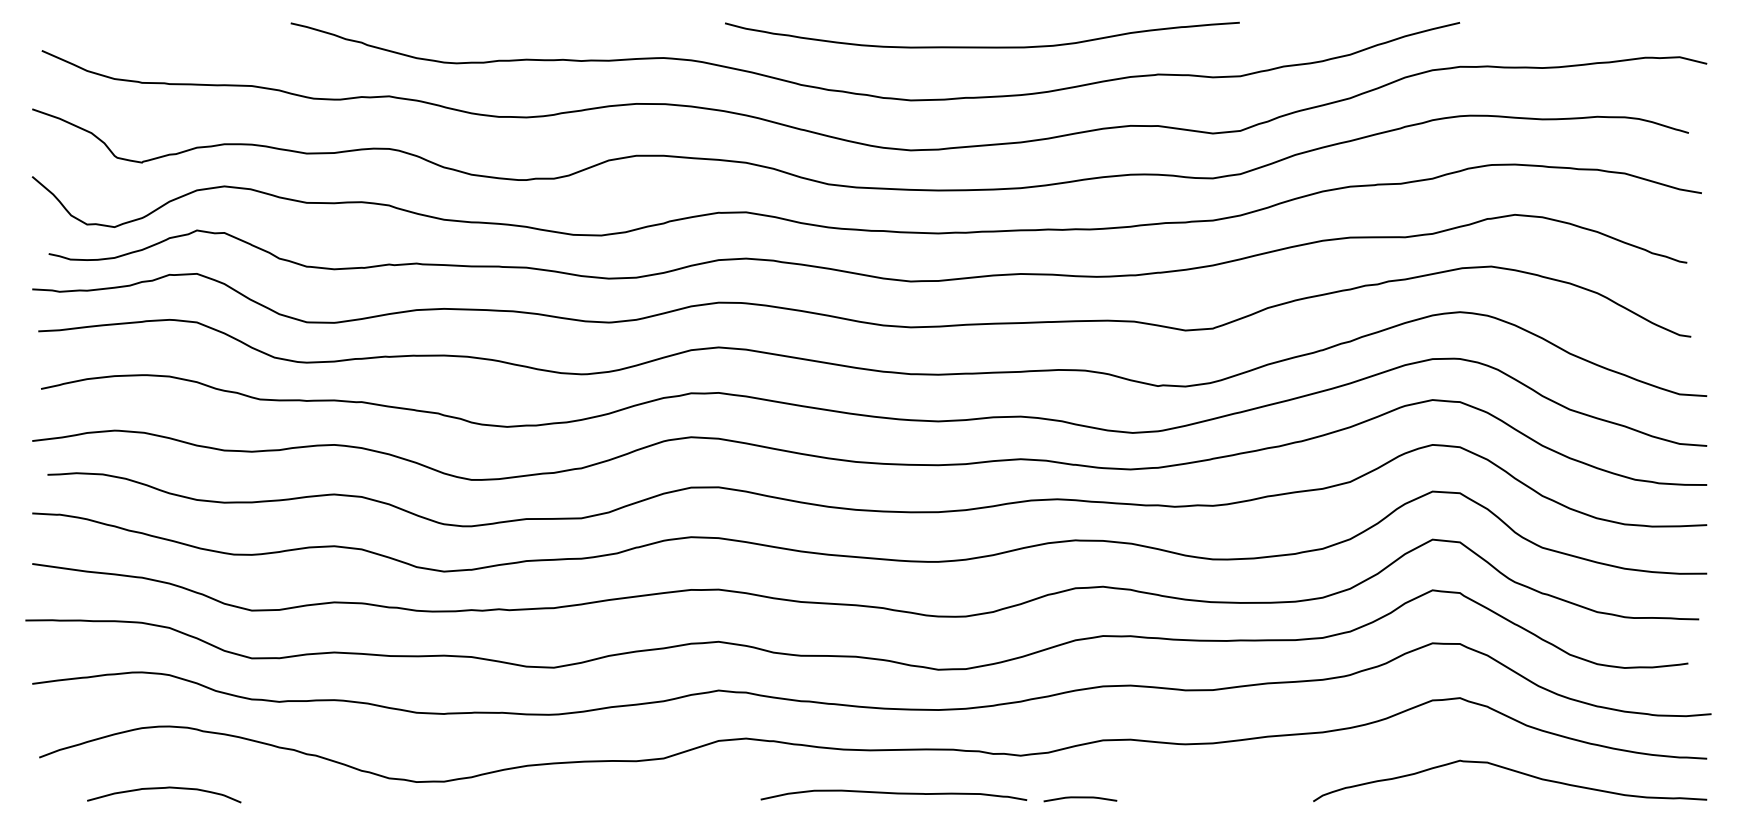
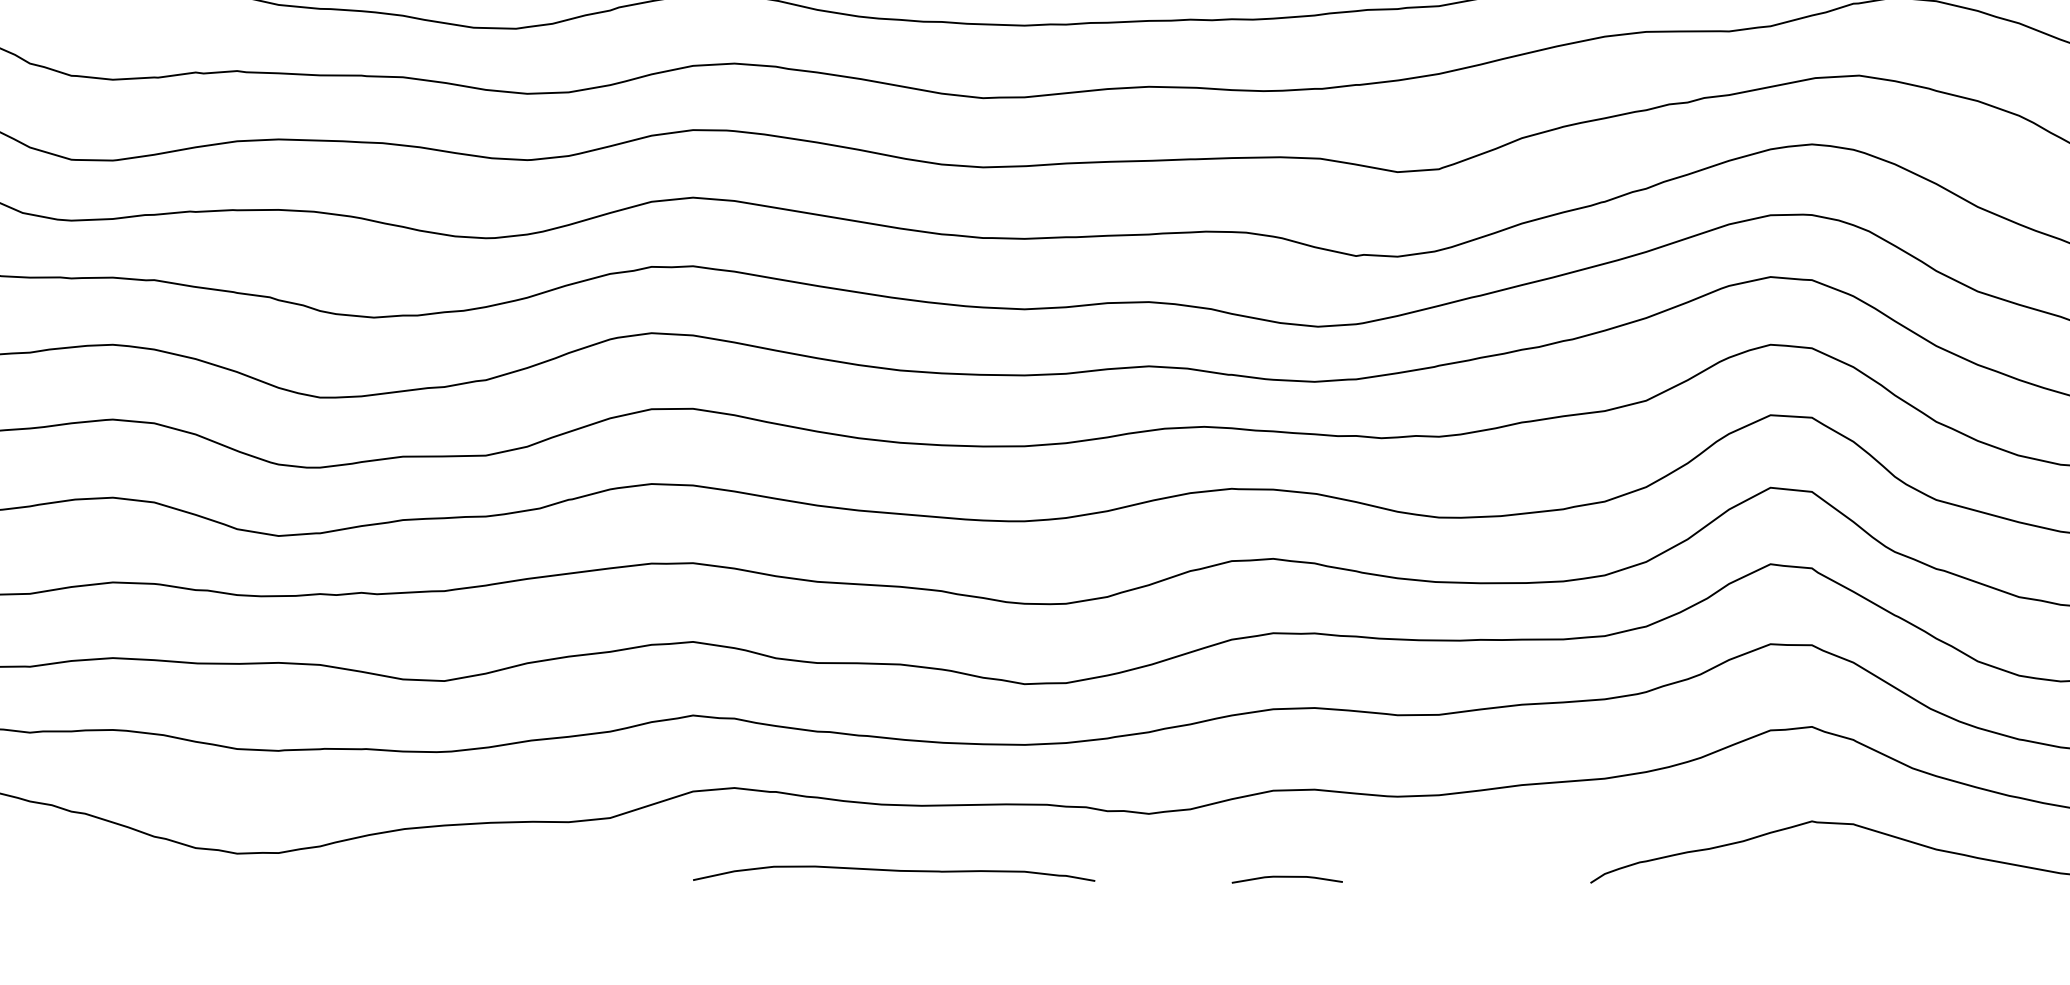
curve: (893, 794) -> (893, 872), moved
curve: (1080, 798) -> (1287, 878), moved

